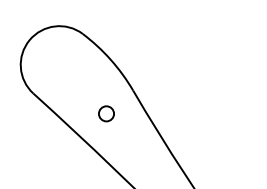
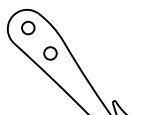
circle: (62, 61) -> (28, 27), added
circle: (106, 113) -> (50, 53), size x1.67

